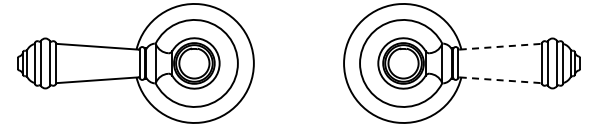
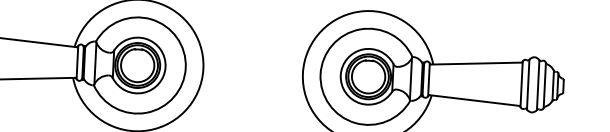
line: (500, 46) -> (476, 63), dashed -> solid
line: (500, 80) -> (474, 100), dashed -> solid

